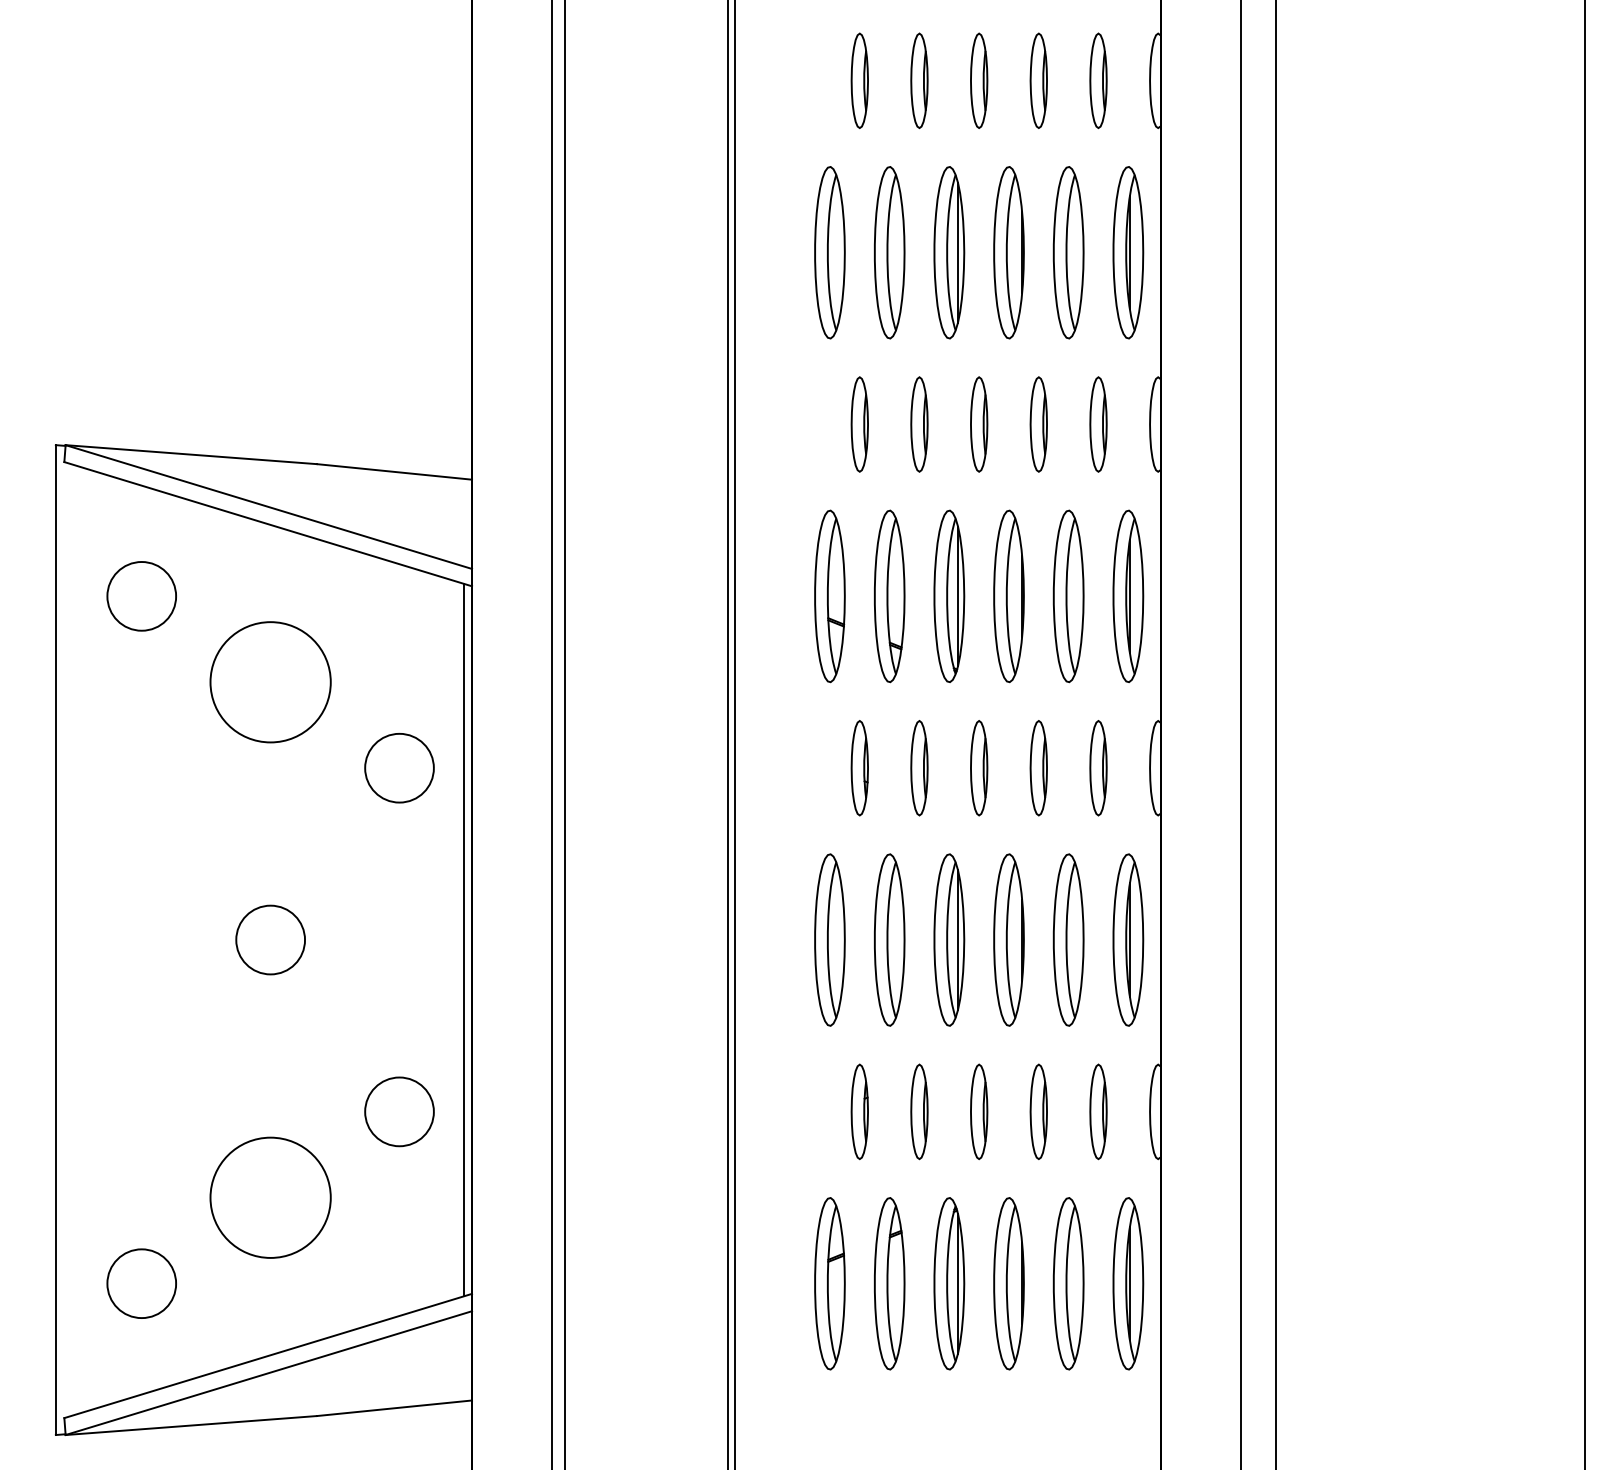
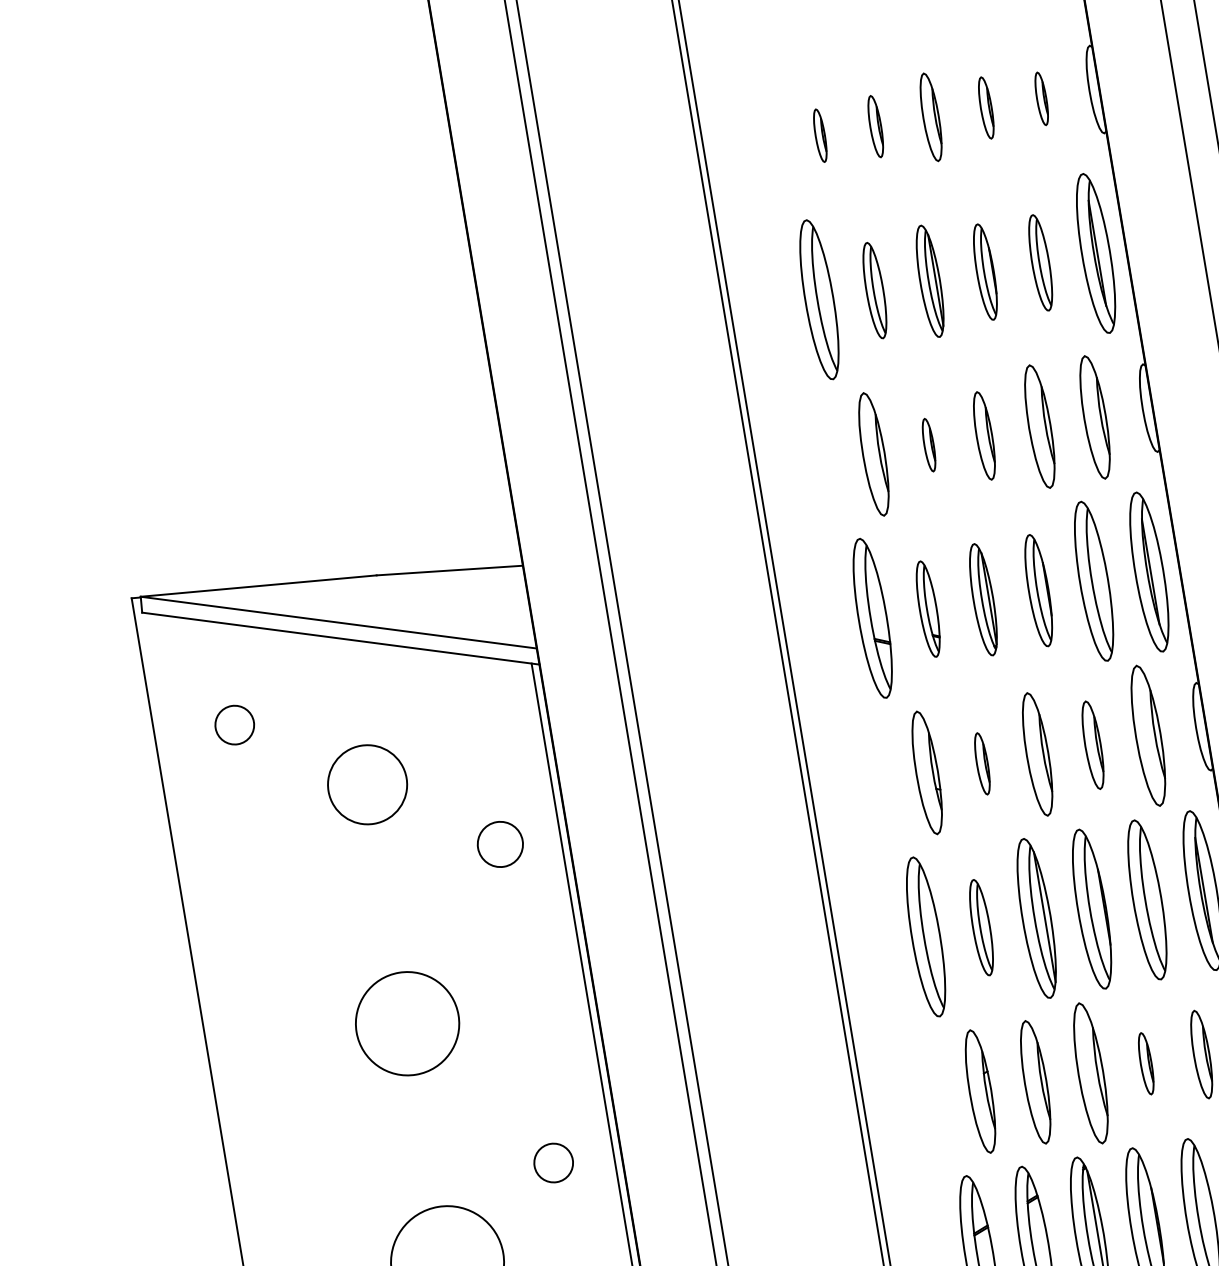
part: (859, 80) -> (820, 135), size x0.6
part: (919, 80) -> (875, 126), size x0.7
part: (1038, 80) -> (986, 107), size x0.7
part: (1098, 80) -> (1041, 98), size x0.6
part: (889, 252) -> (874, 290), size x0.6
part: (949, 252) -> (930, 281), size x0.7
part: (1008, 252) -> (984, 271), size x0.6
part: (1068, 252) -> (1040, 262), size x0.6
part: (859, 424) -> (873, 454), size x1.4
part: (919, 424) -> (929, 445), size x0.6
part: (1038, 424) -> (1039, 426), size x1.4
part: (1098, 424) -> (1095, 417), size x1.4
part: (949, 595) -> (983, 599), size x0.7
circle: (141, 596) -> (234, 725), size x0.6
part: (889, 596) -> (927, 609), size x0.6
part: (1008, 596) -> (1038, 590), size x0.7
circle: (270, 682) -> (367, 785), size x0.7
circle: (399, 767) -> (500, 843), size x0.7
part: (859, 768) -> (926, 773), size x1.4
part: (919, 768) -> (982, 764), size x0.7
part: (979, 768) -> (1038, 754), size x1.4
part: (1098, 768) -> (1148, 736), size x1.6
circle: (270, 939) -> (407, 1023), size x1.6
part: (889, 939) -> (981, 927), size x0.6
circle: (399, 1111) -> (553, 1162), size x0.6
part: (859, 1111) -> (980, 1091), size x1.4
part: (919, 1111) -> (1035, 1082), size x1.4
part: (979, 1111) -> (1091, 1072), size x1.6
part: (1038, 1111) -> (1145, 1063), size x0.7

